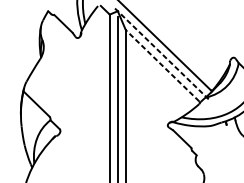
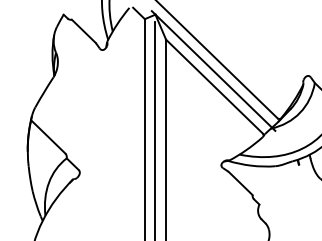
line: (161, 54) -> (213, 71), dashed -> solid
line: (162, 65) -> (214, 86), dashed -> solid

